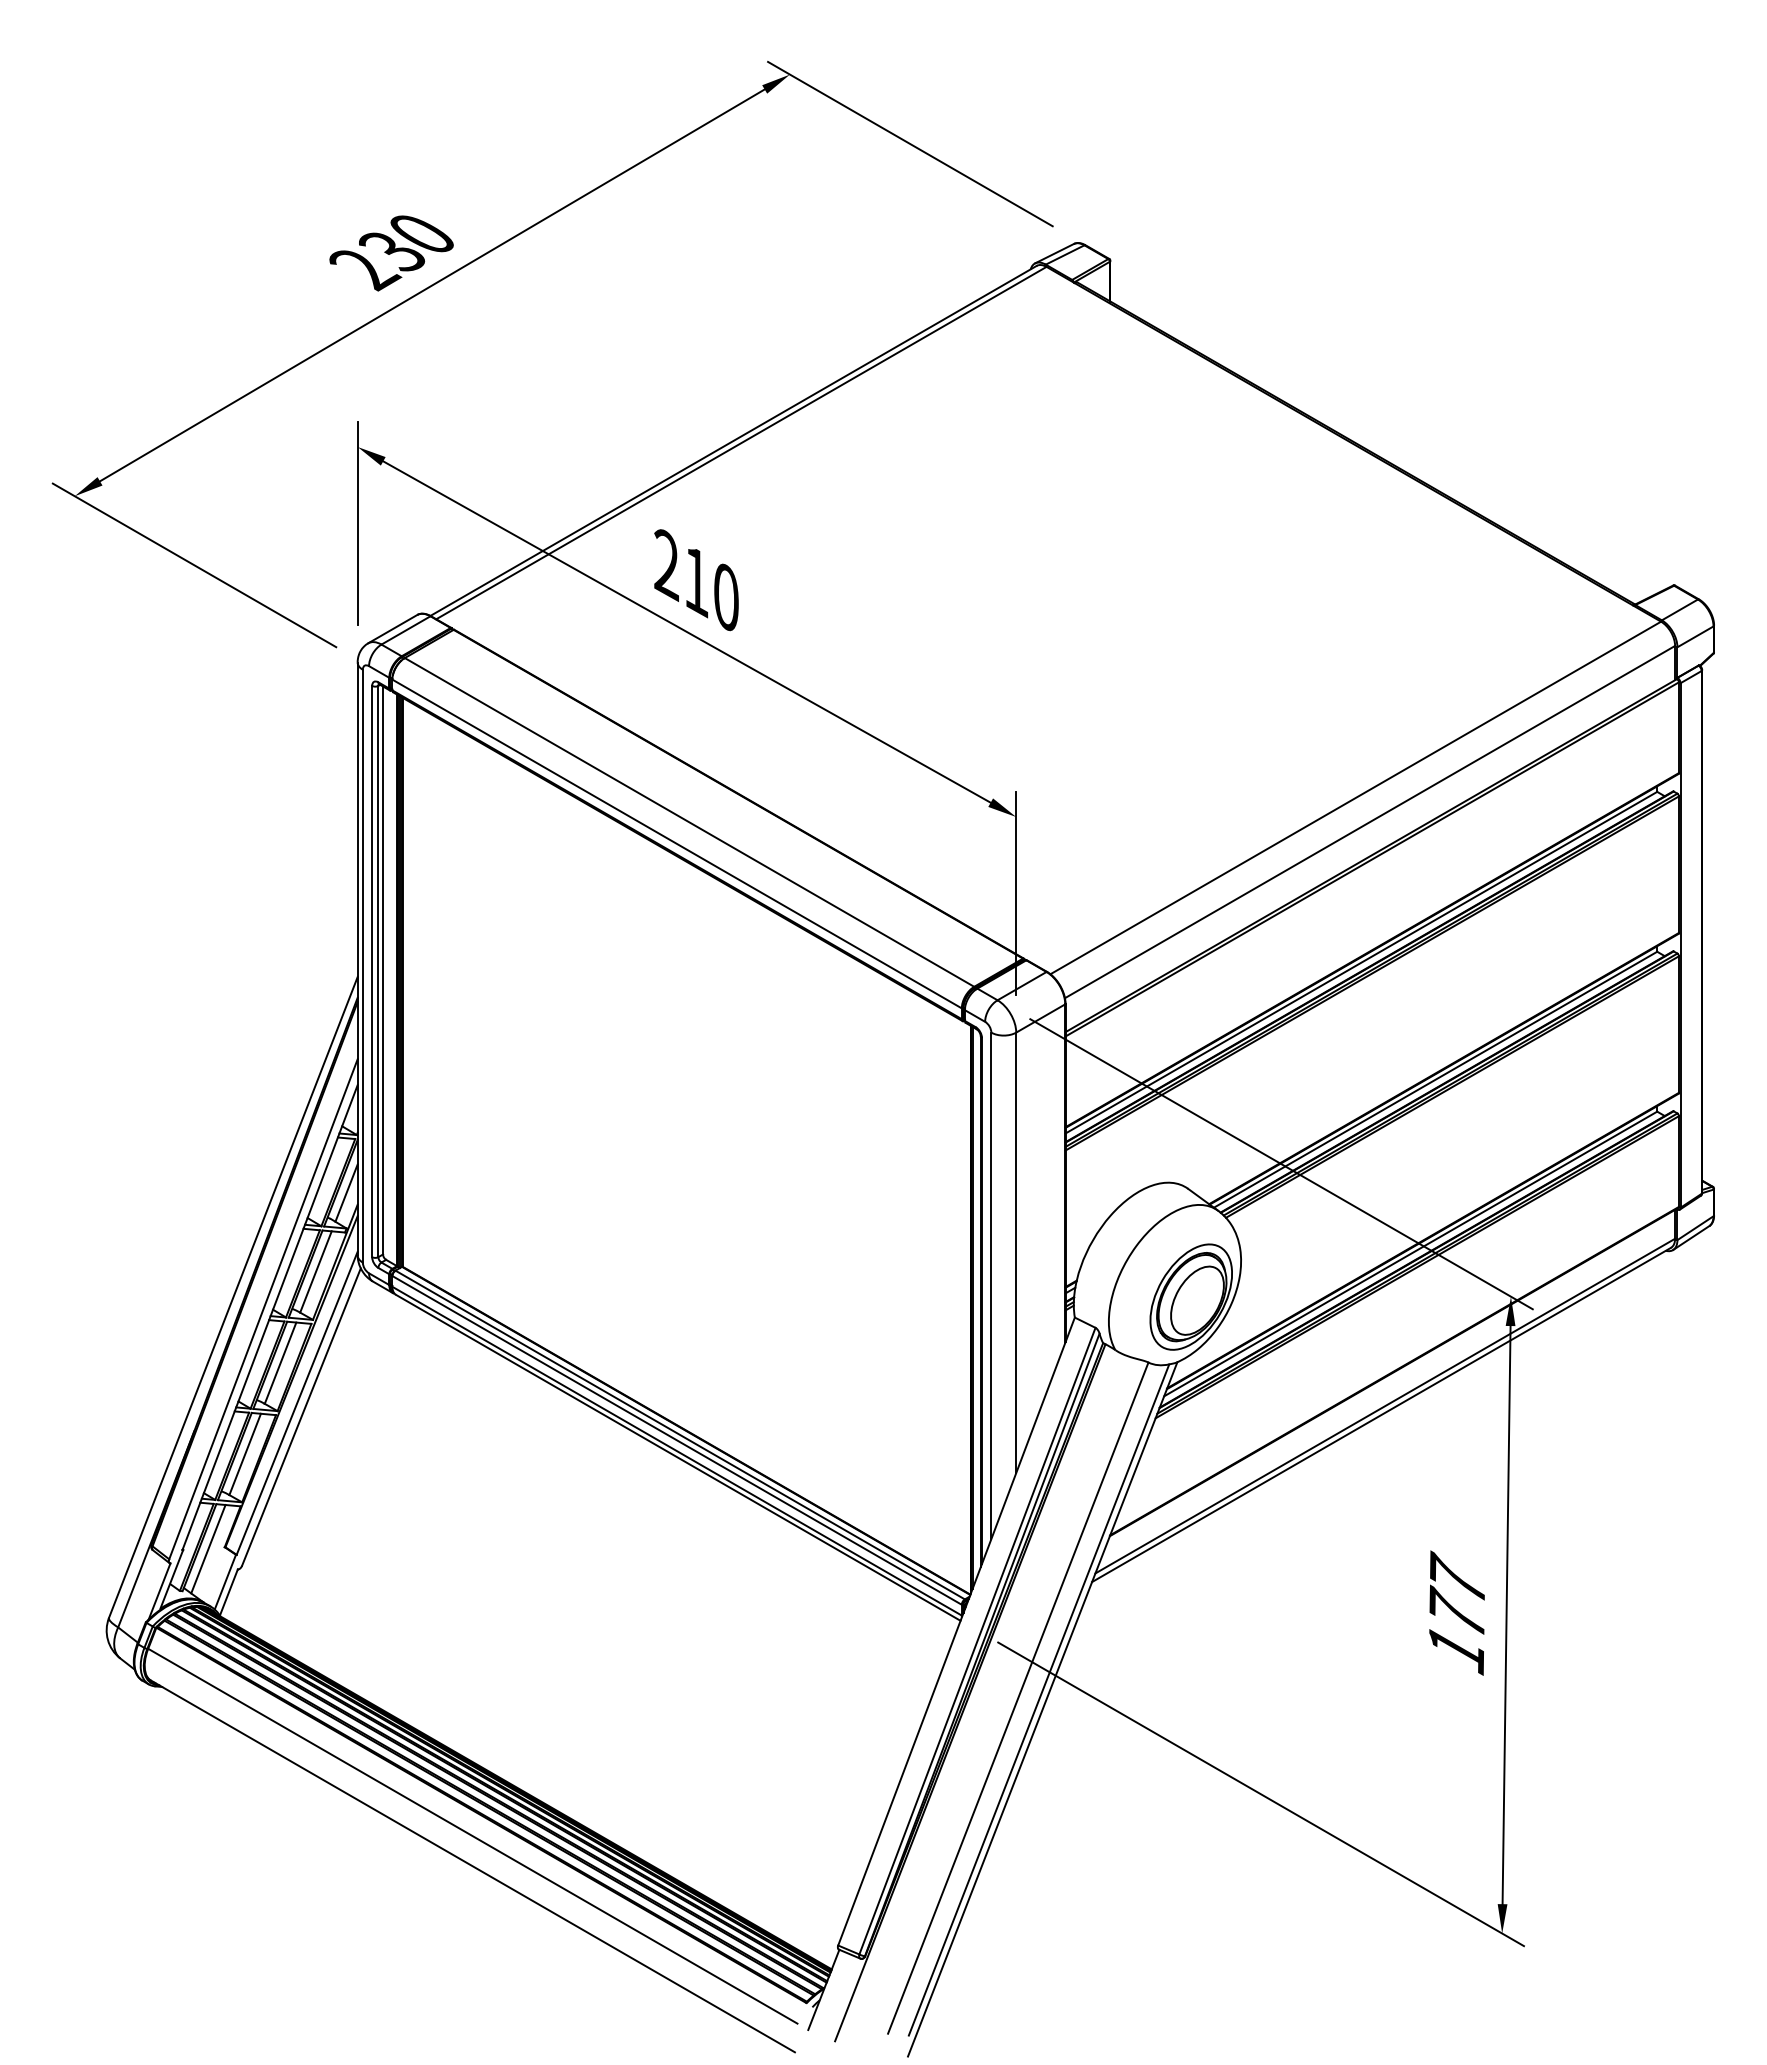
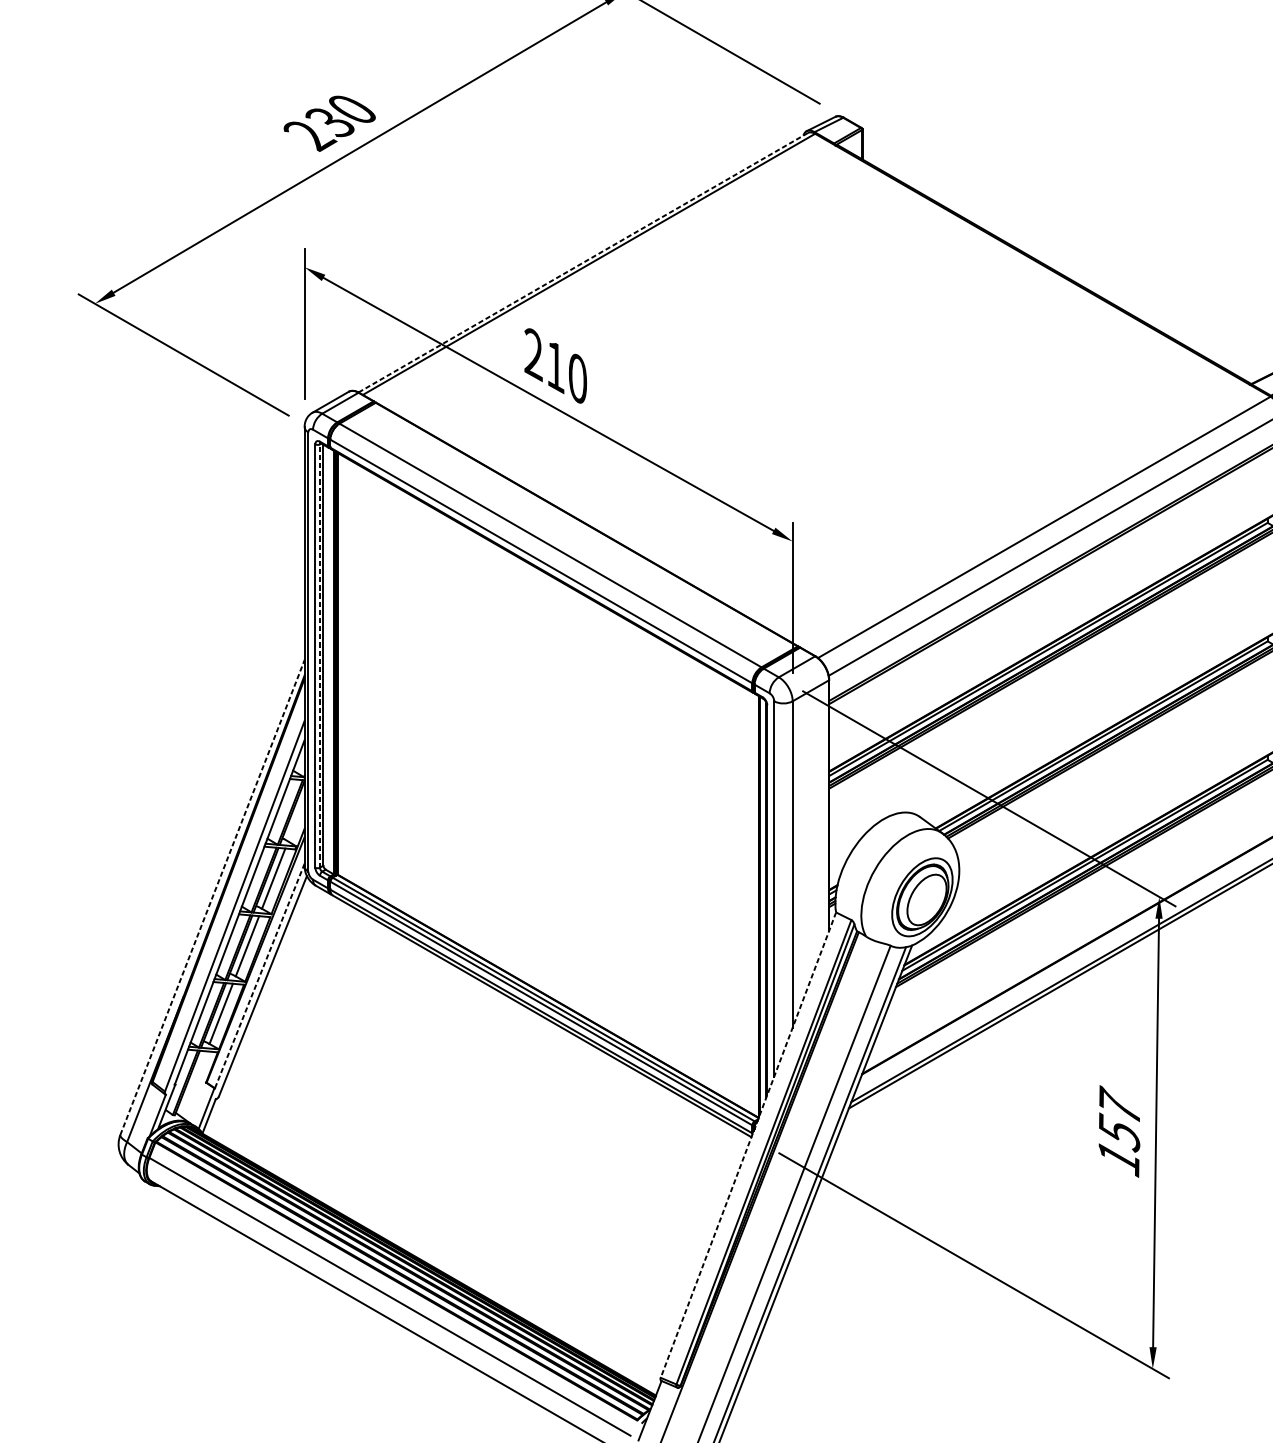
line: (733, 440) -> (583, 262), solid -> dashed
line: (378, 971) -> (320, 655), solid -> dashed
line: (346, 1192) -> (296, 819), removed
line: (233, 1297) -> (212, 897), solid -> dashed
line: (297, 1403) -> (260, 976), solid -> dashed
line: (208, 1549) -> (194, 1084), removed
text: (1457, 1612) -> (1119, 1131), 177 -> 157
line: (956, 1631) -> (748, 1145), solid -> dashed

